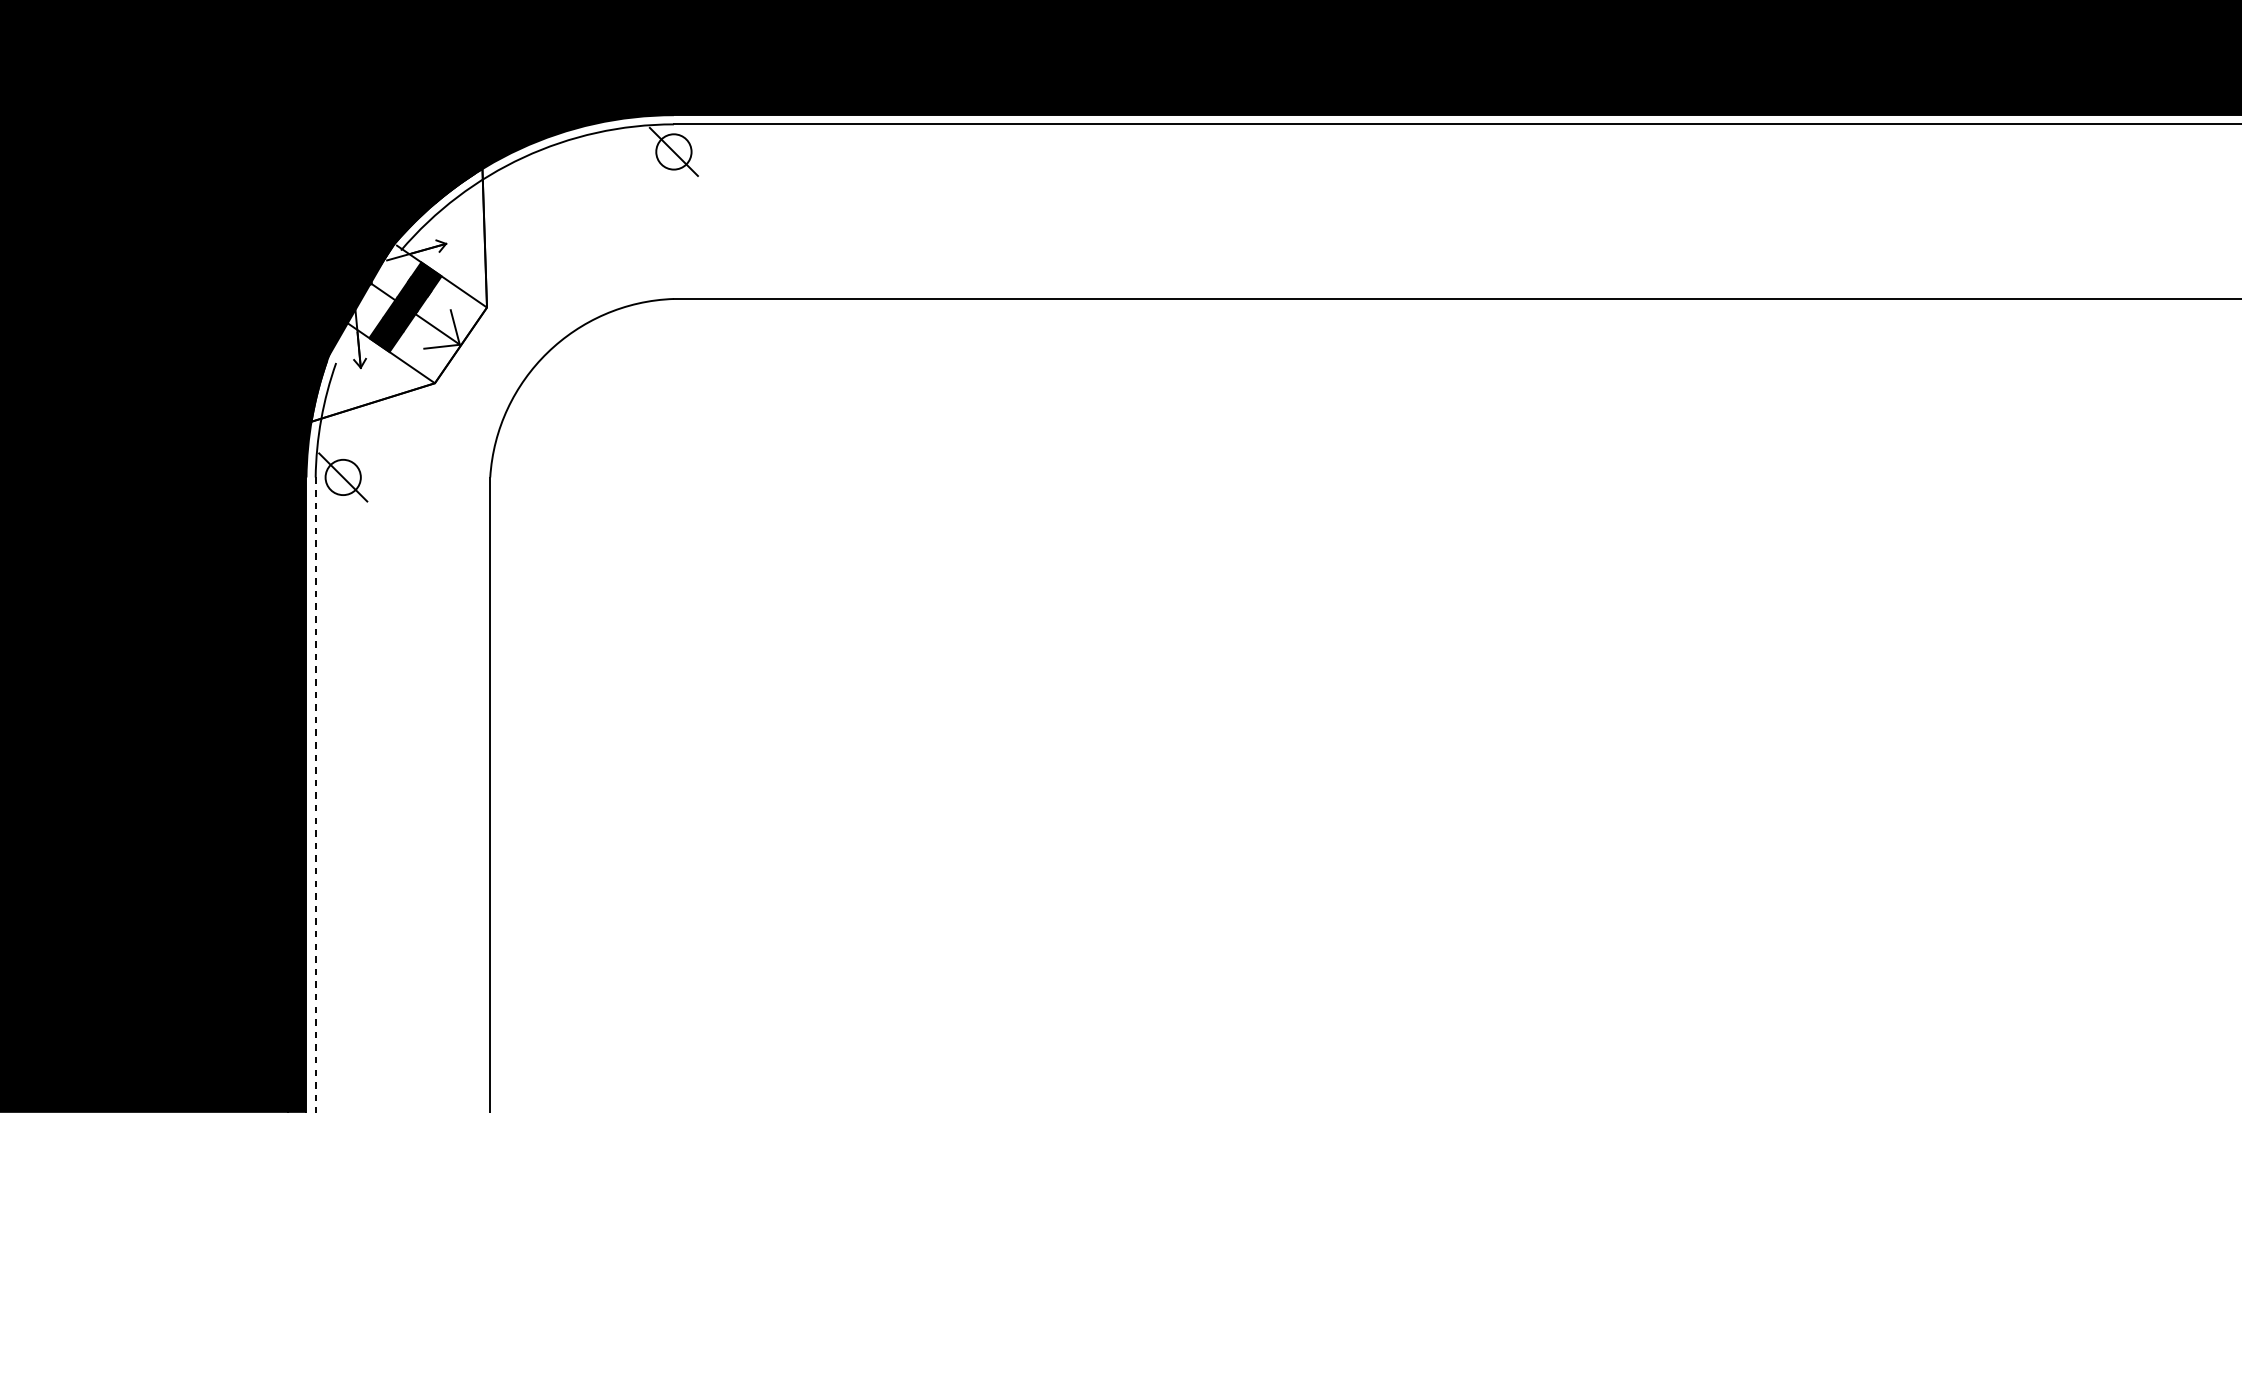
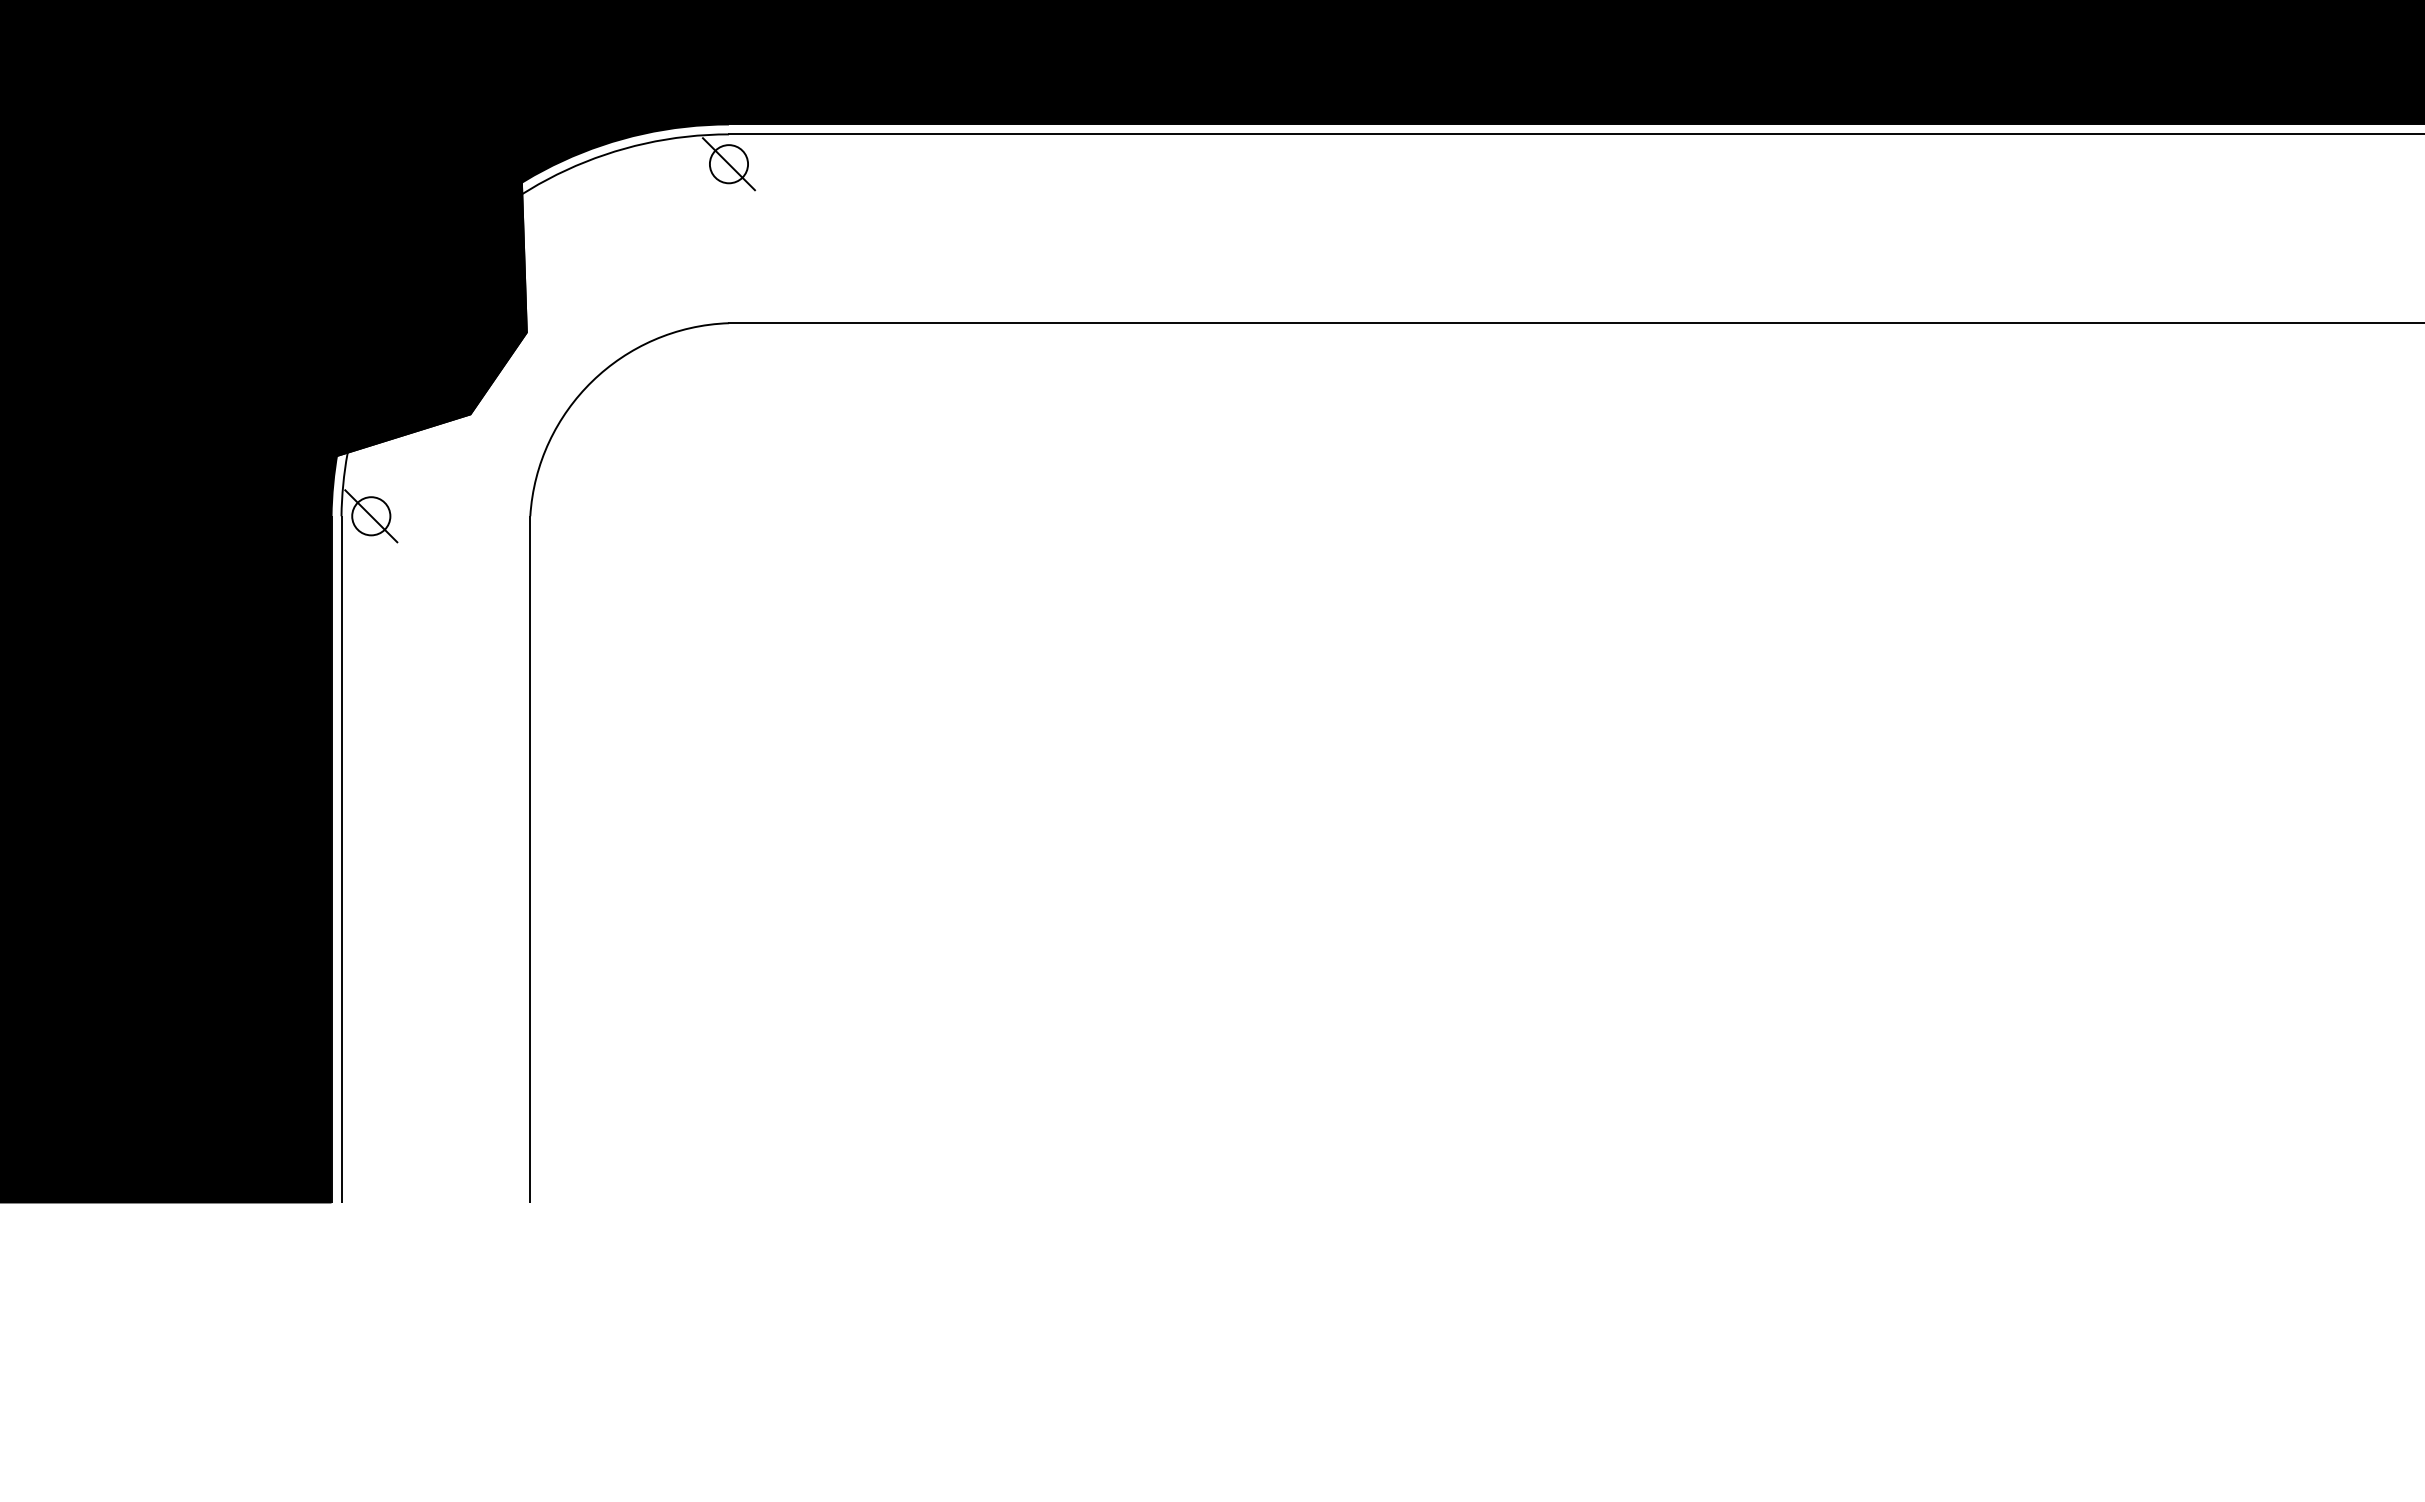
fill: (398, 295) -> (431, 319), added
line: (315, 794) -> (341, 859), dashed -> solid

